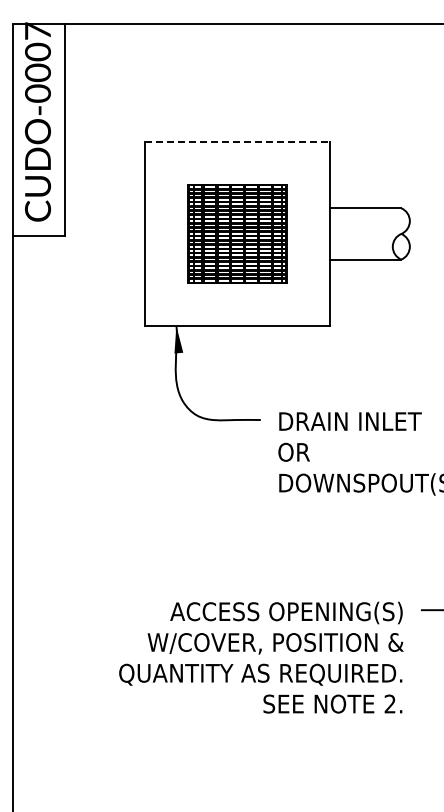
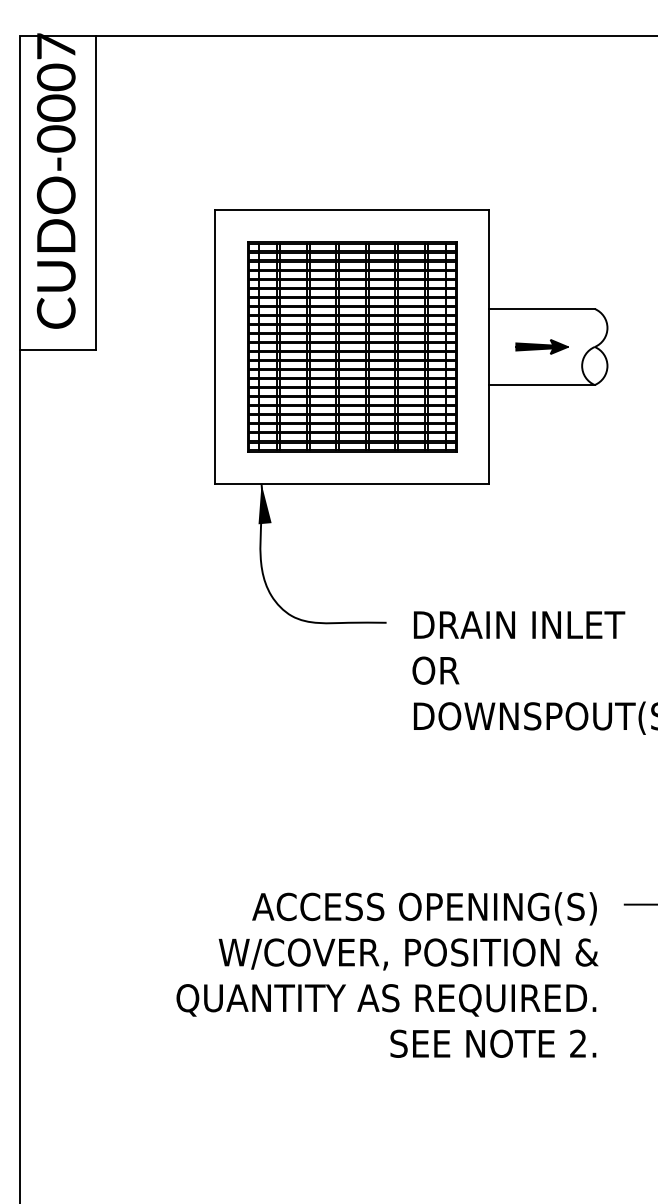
line: (238, 141) -> (353, 209), dashed -> solid
part: (237, 233) -> (351, 346), size x1.43
part: (365, 233) -> (541, 346), added

